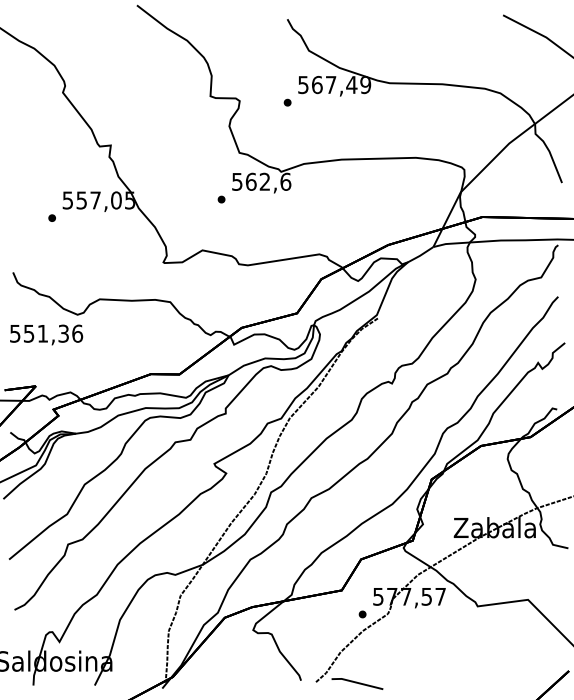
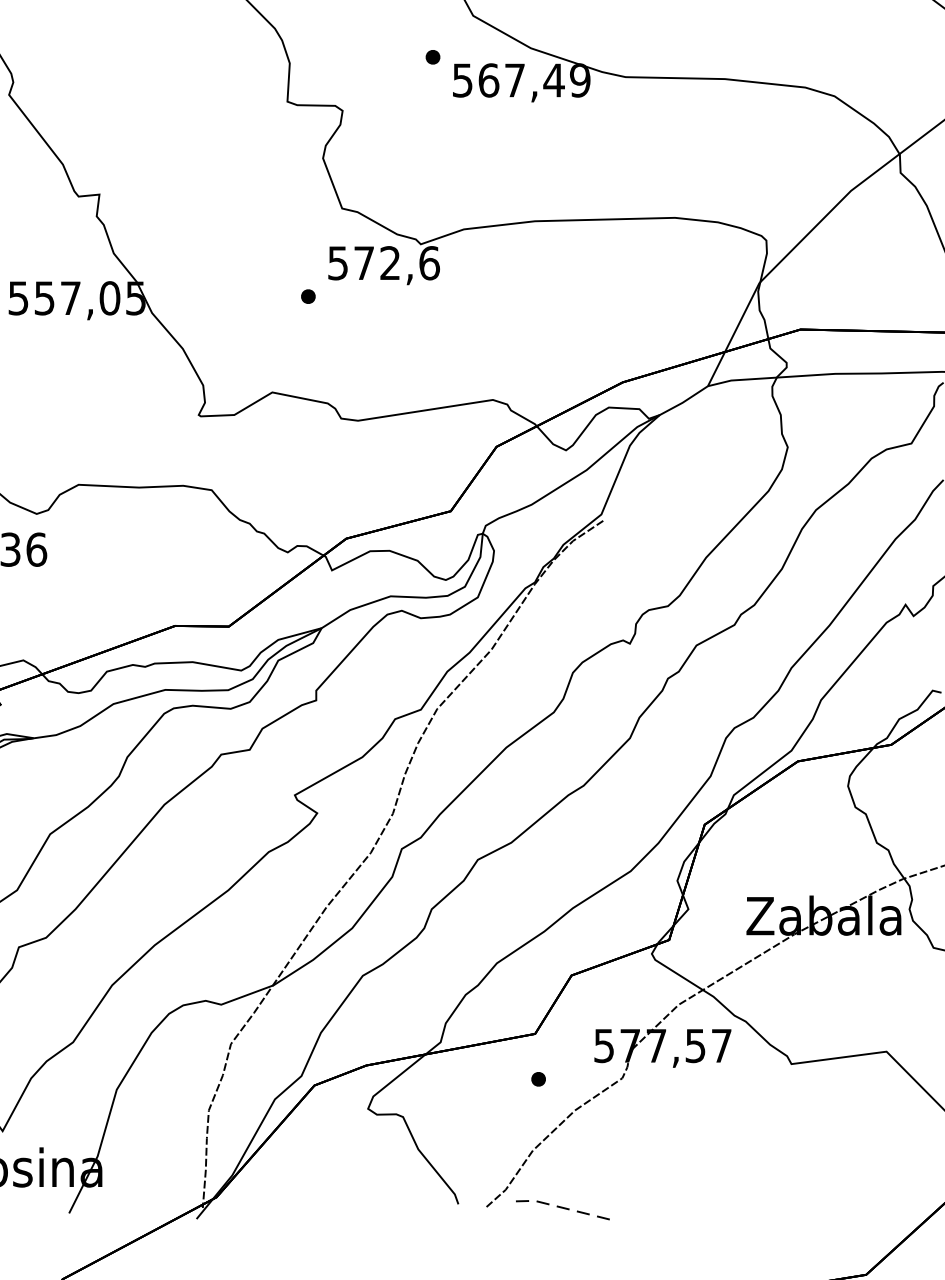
part: (287, 102) -> (432, 56), moved
text: (250, 181) -> (362, 262), 562,6 -> 572,6
part: (362, 614) -> (538, 1079), moved
line: (357, 682) -> (564, 1207), solid -> dashed

